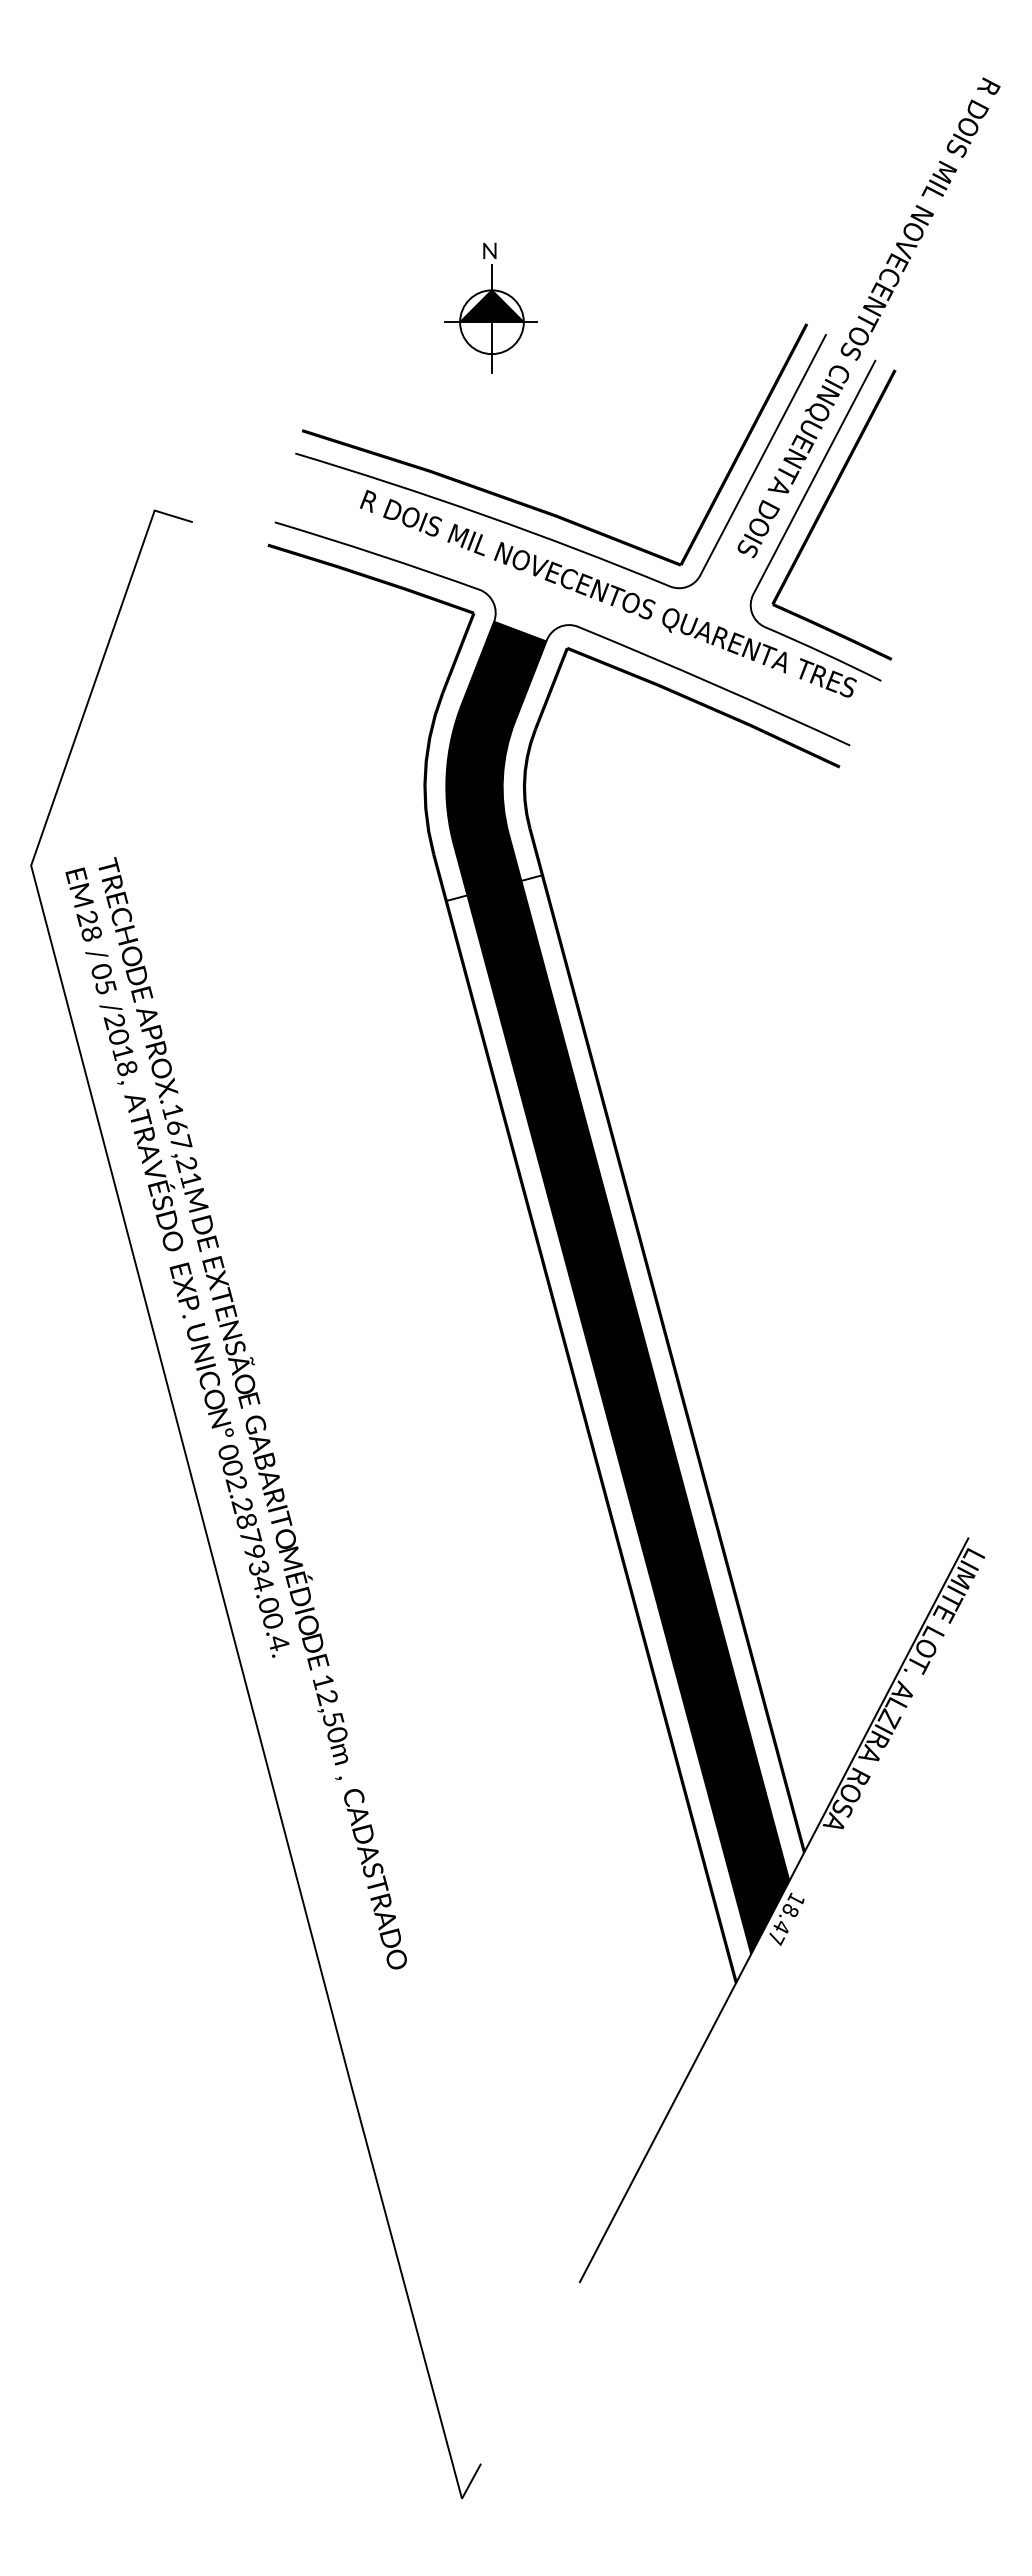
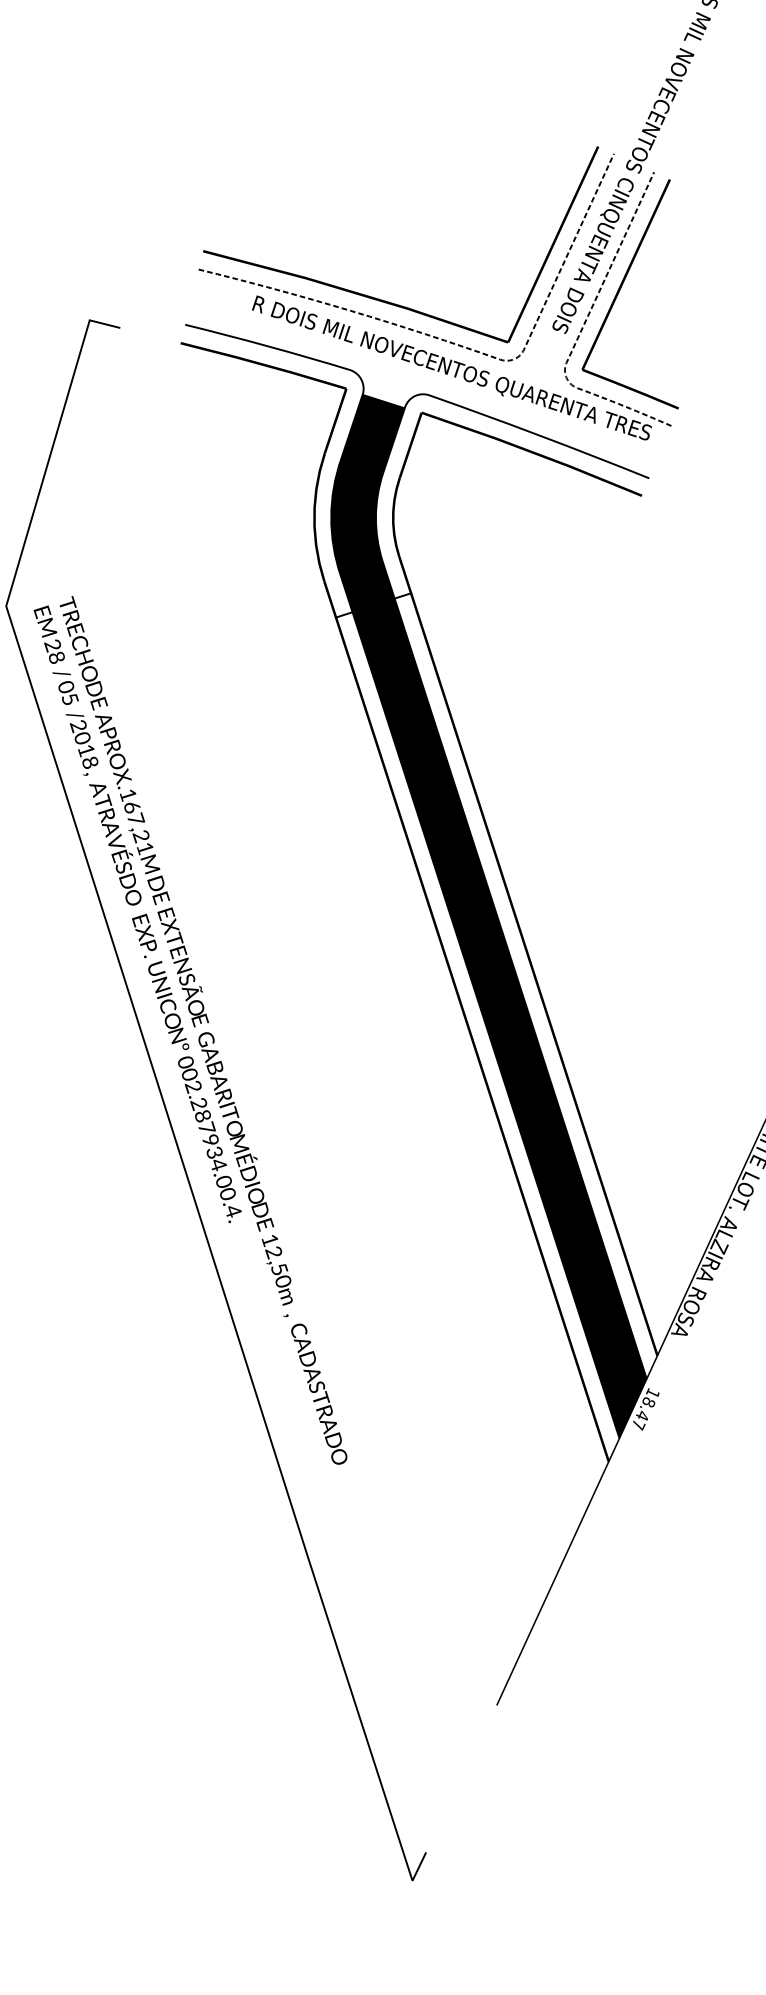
part: (490, 307) -> (347, 146), removed
line: (772, 557) -> (580, 332), solid -> dashed
line: (631, 570) -> (469, 348), solid -> dashed

